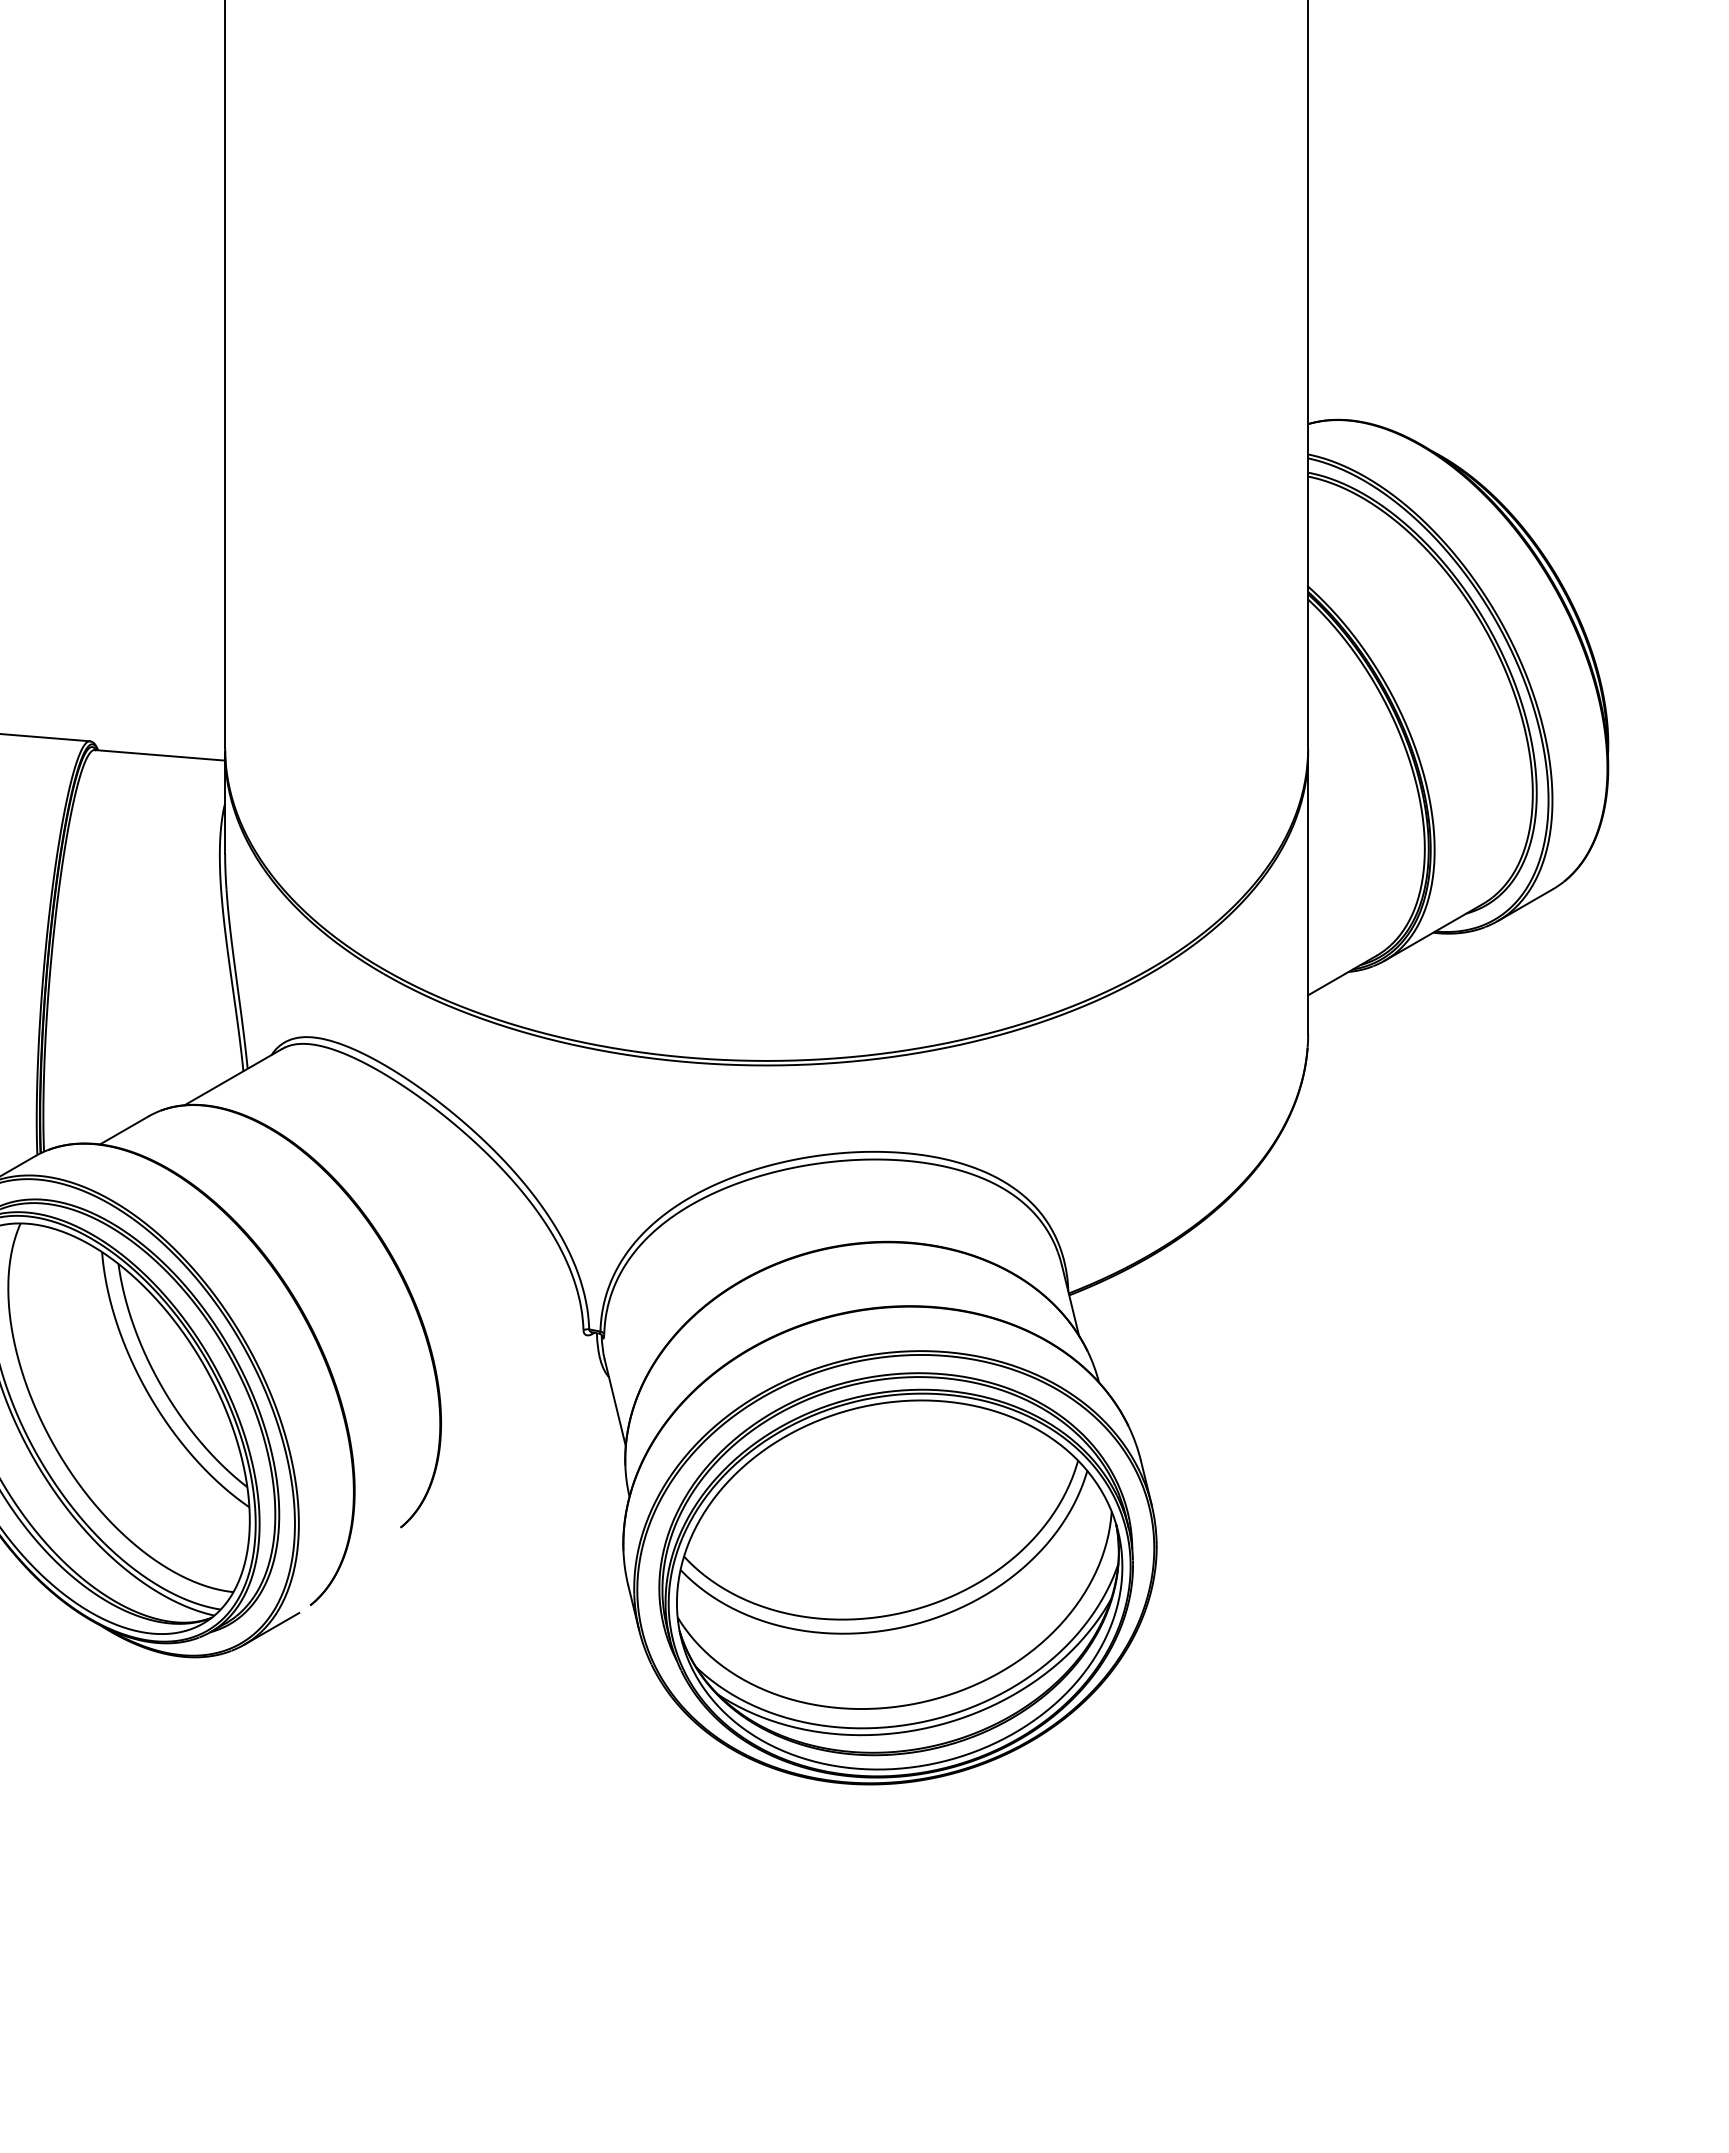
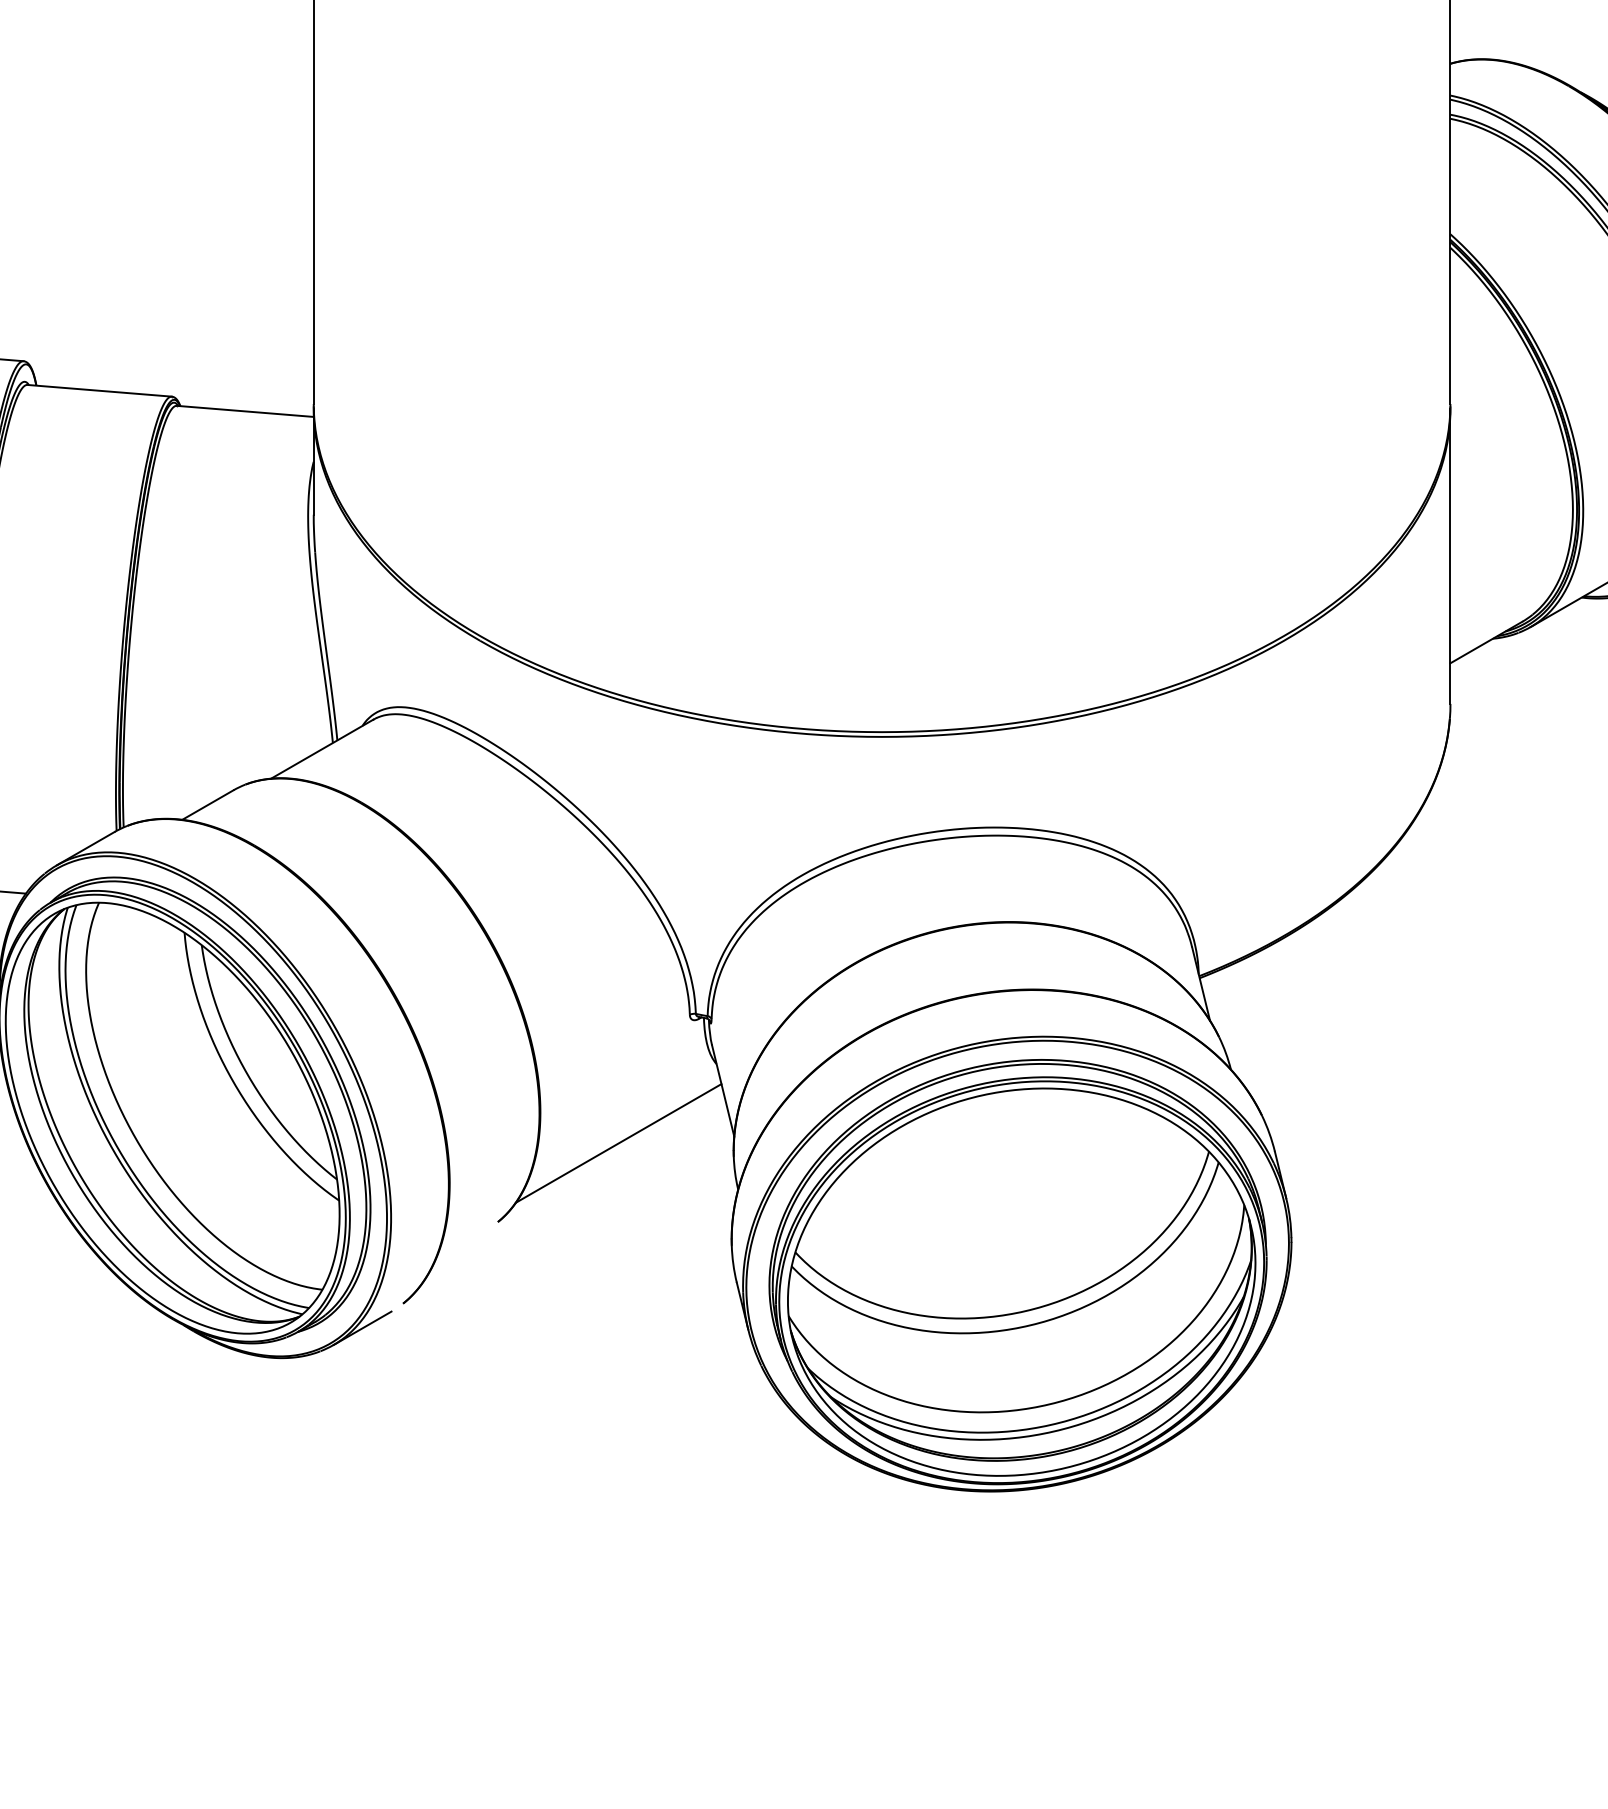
line: (515, 1452) -> (618, 1143), added

